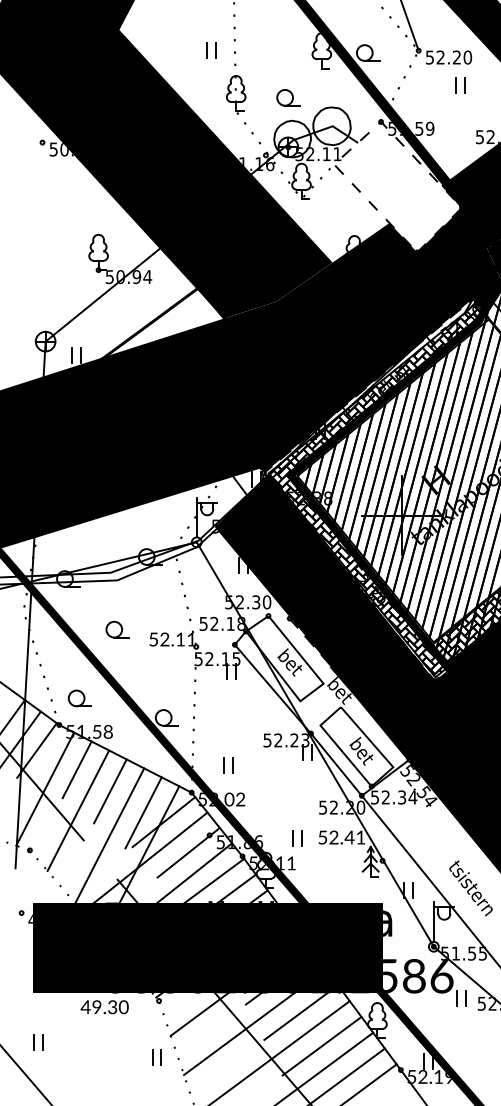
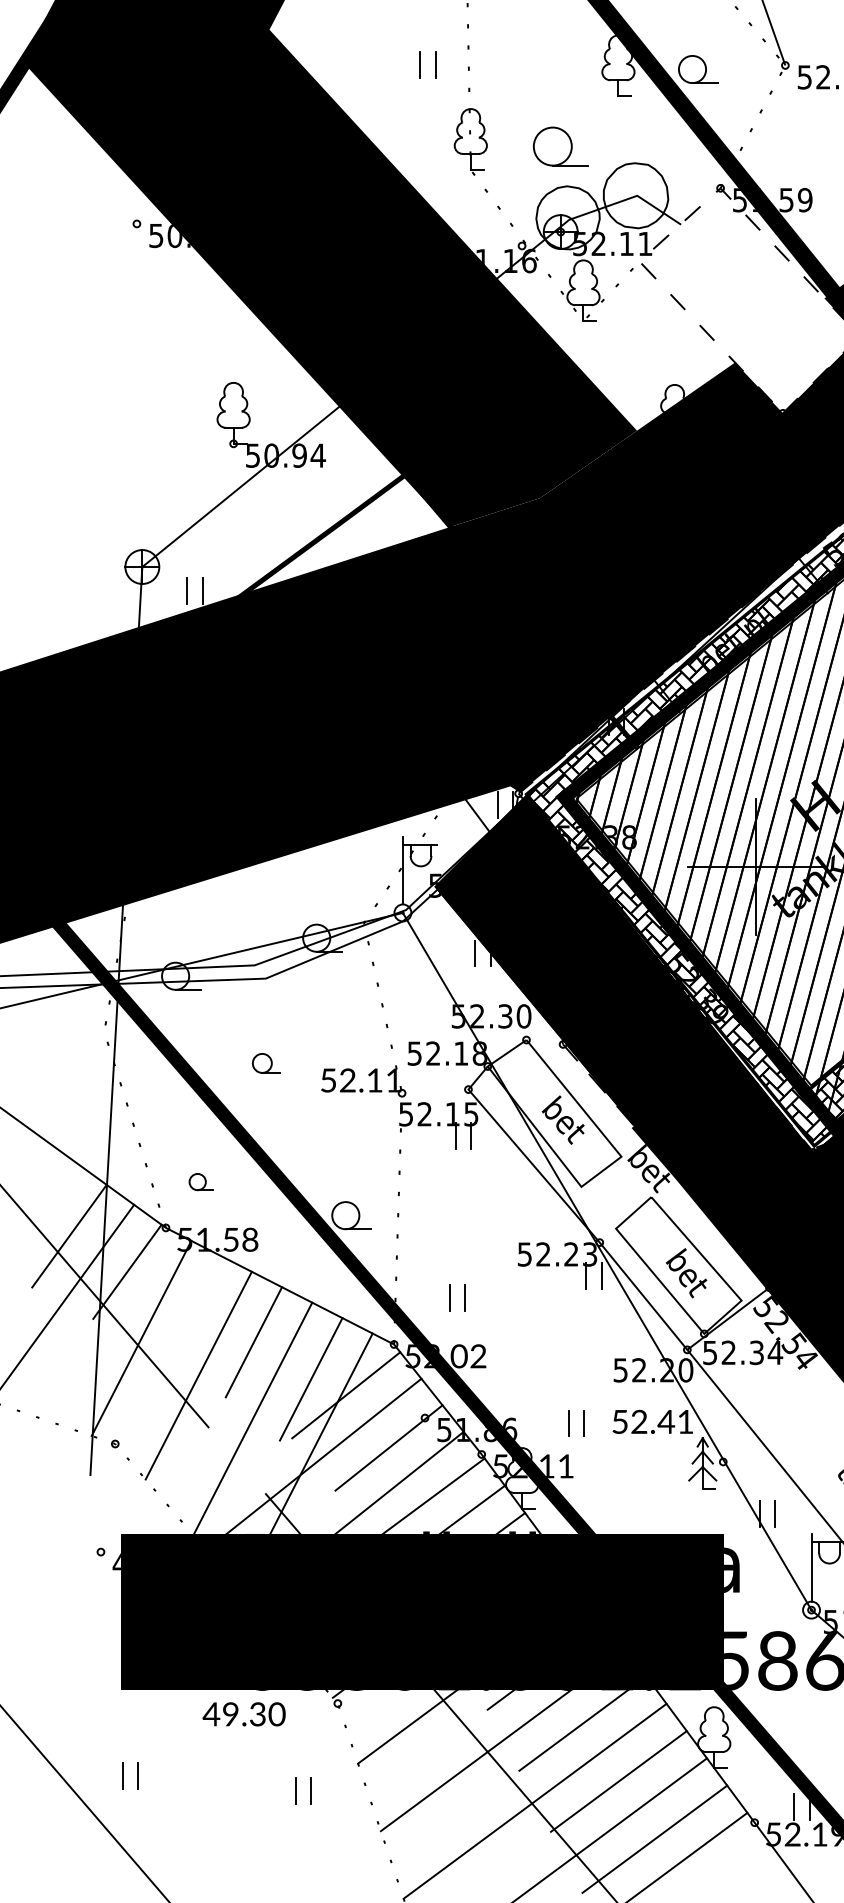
part: (288, 97) -> (560, 146), size x1.4
part: (117, 629) -> (266, 1063), size x0.7
part: (79, 698) -> (200, 1182), size x0.6
line: (76, 769) -> (195, 1304), removed
part: (156, 1057) -> (302, 1790), moved

